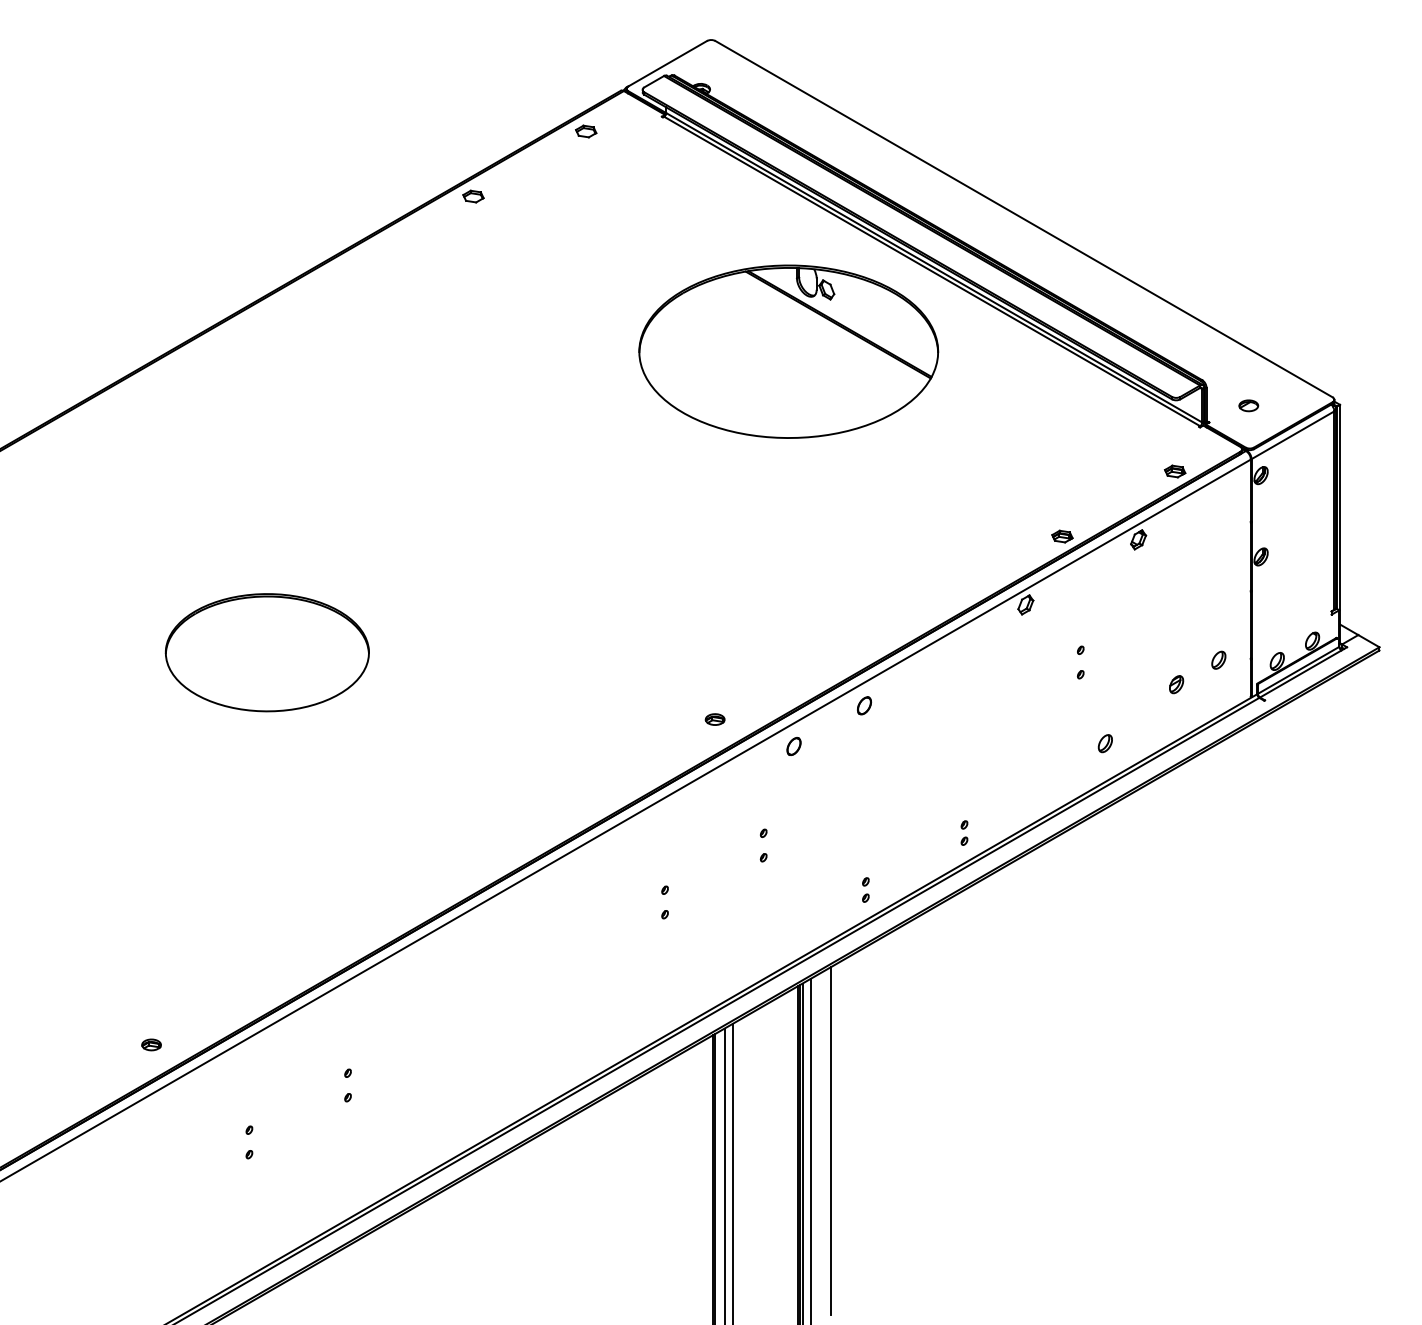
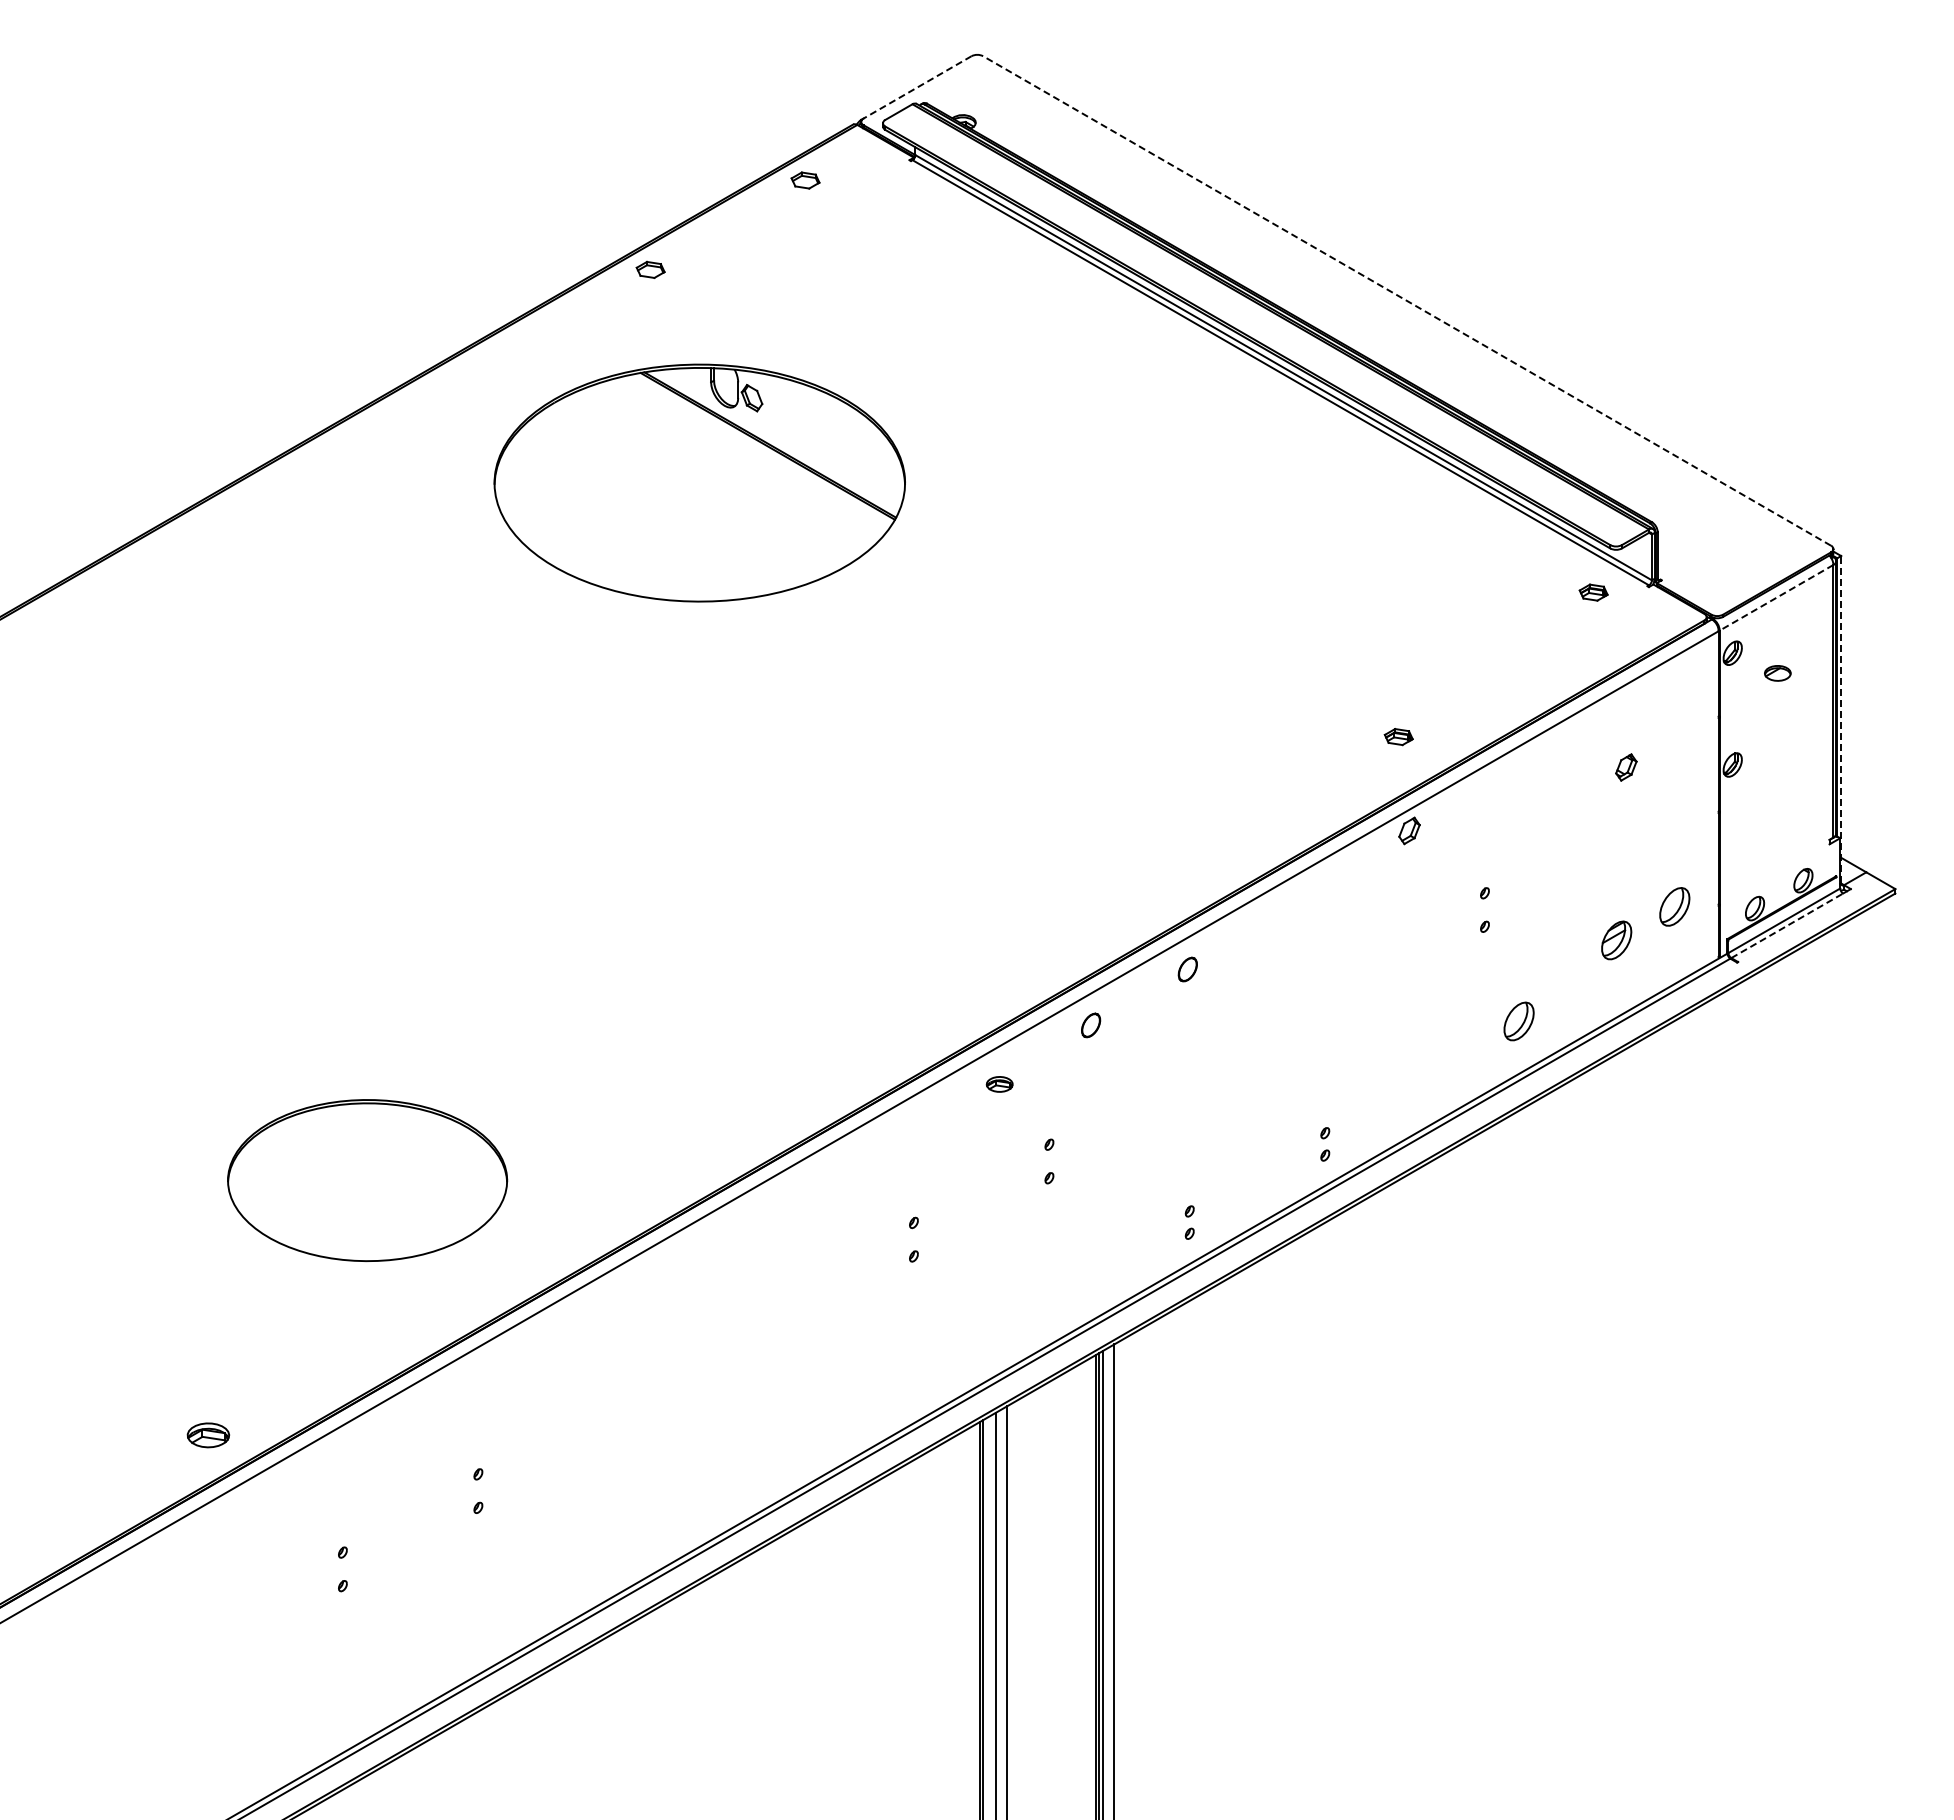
line: (667, 63) -> (917, 87), solid -> dashed
line: (1023, 218) -> (1406, 300), solid -> dashed
part: (788, 351) -> (699, 482), moved
part: (1248, 405) -> (1777, 673), moved
line: (1292, 435) -> (1776, 597), solid -> dashed
part: (1175, 471) -> (1593, 592), moved
line: (1340, 523) -> (1841, 719), solid -> dashed
part: (1062, 536) -> (1398, 737), moved
part: (1138, 539) -> (1626, 767), moved
part: (267, 652) -> (367, 1180), moved
part: (1218, 659) -> (1674, 906), size x1.6
line: (1300, 673) -> (1787, 925), solid -> dashed
part: (1176, 684) -> (1616, 940), size x1.6
part: (715, 719) -> (999, 1084), moved
part: (1105, 743) -> (1518, 1021), size x1.6
part: (151, 1045) -> (208, 1435), size x1.6
line: (830, 1141) -> (1141, 1567), removed

